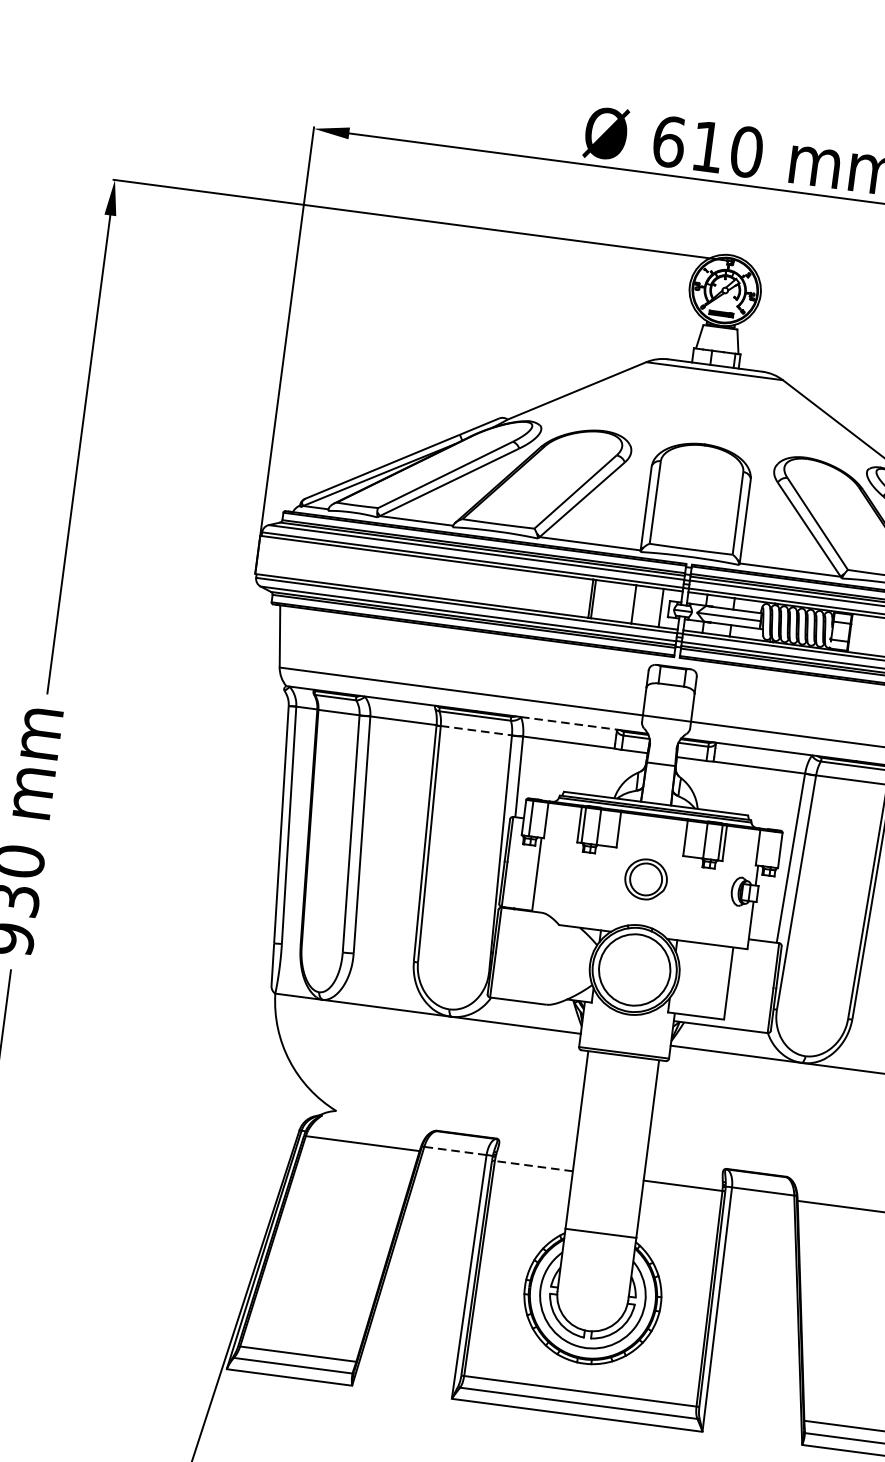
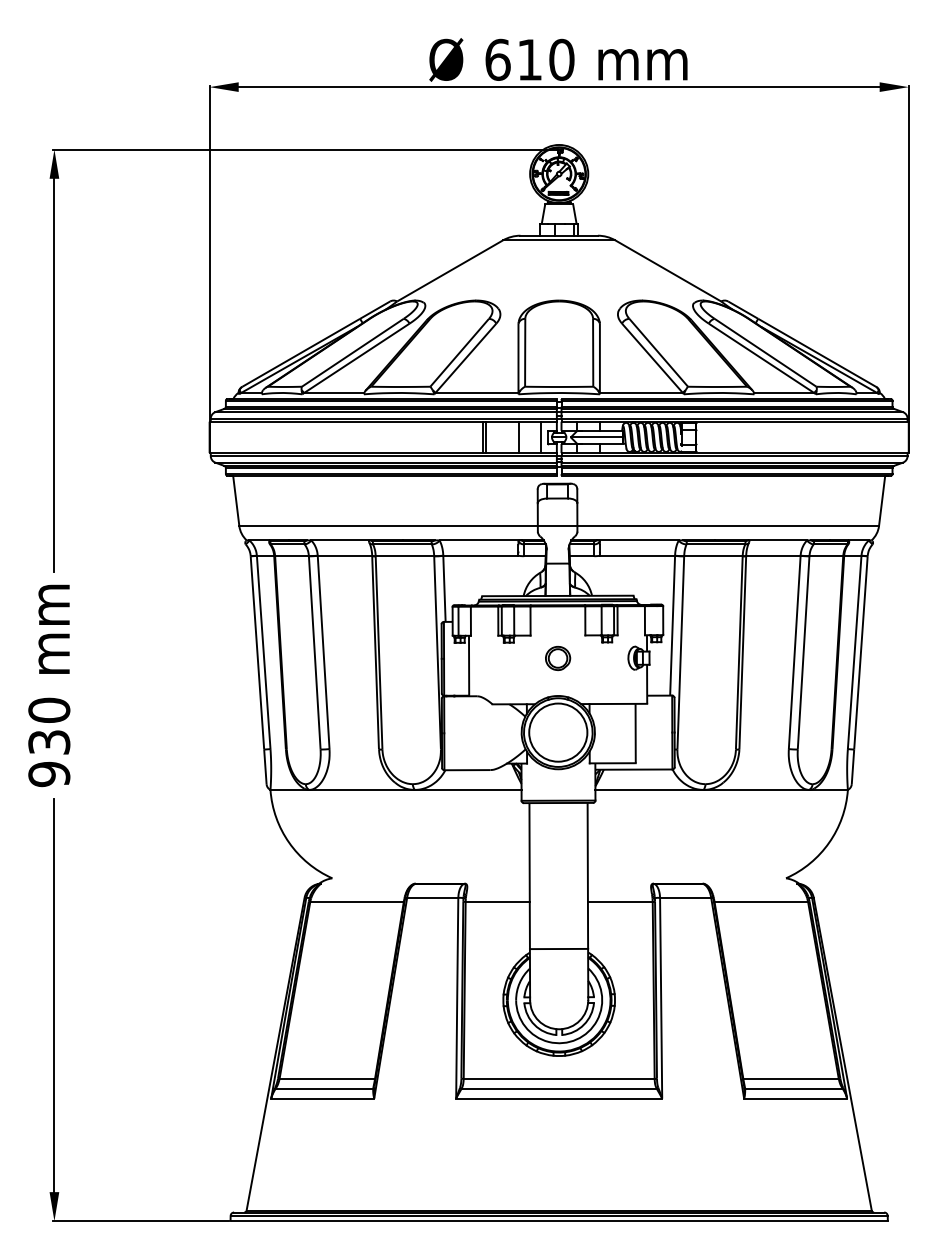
line: (572, 723) -> (481, 540), dashed -> solid
line: (477, 731) -> (405, 556), dashed -> solid
part: (646, 879) -> (558, 658), size x0.71
line: (455, 1150) -> (432, 897), dashed -> solid
line: (533, 1165) -> (497, 901), dashed -> solid

